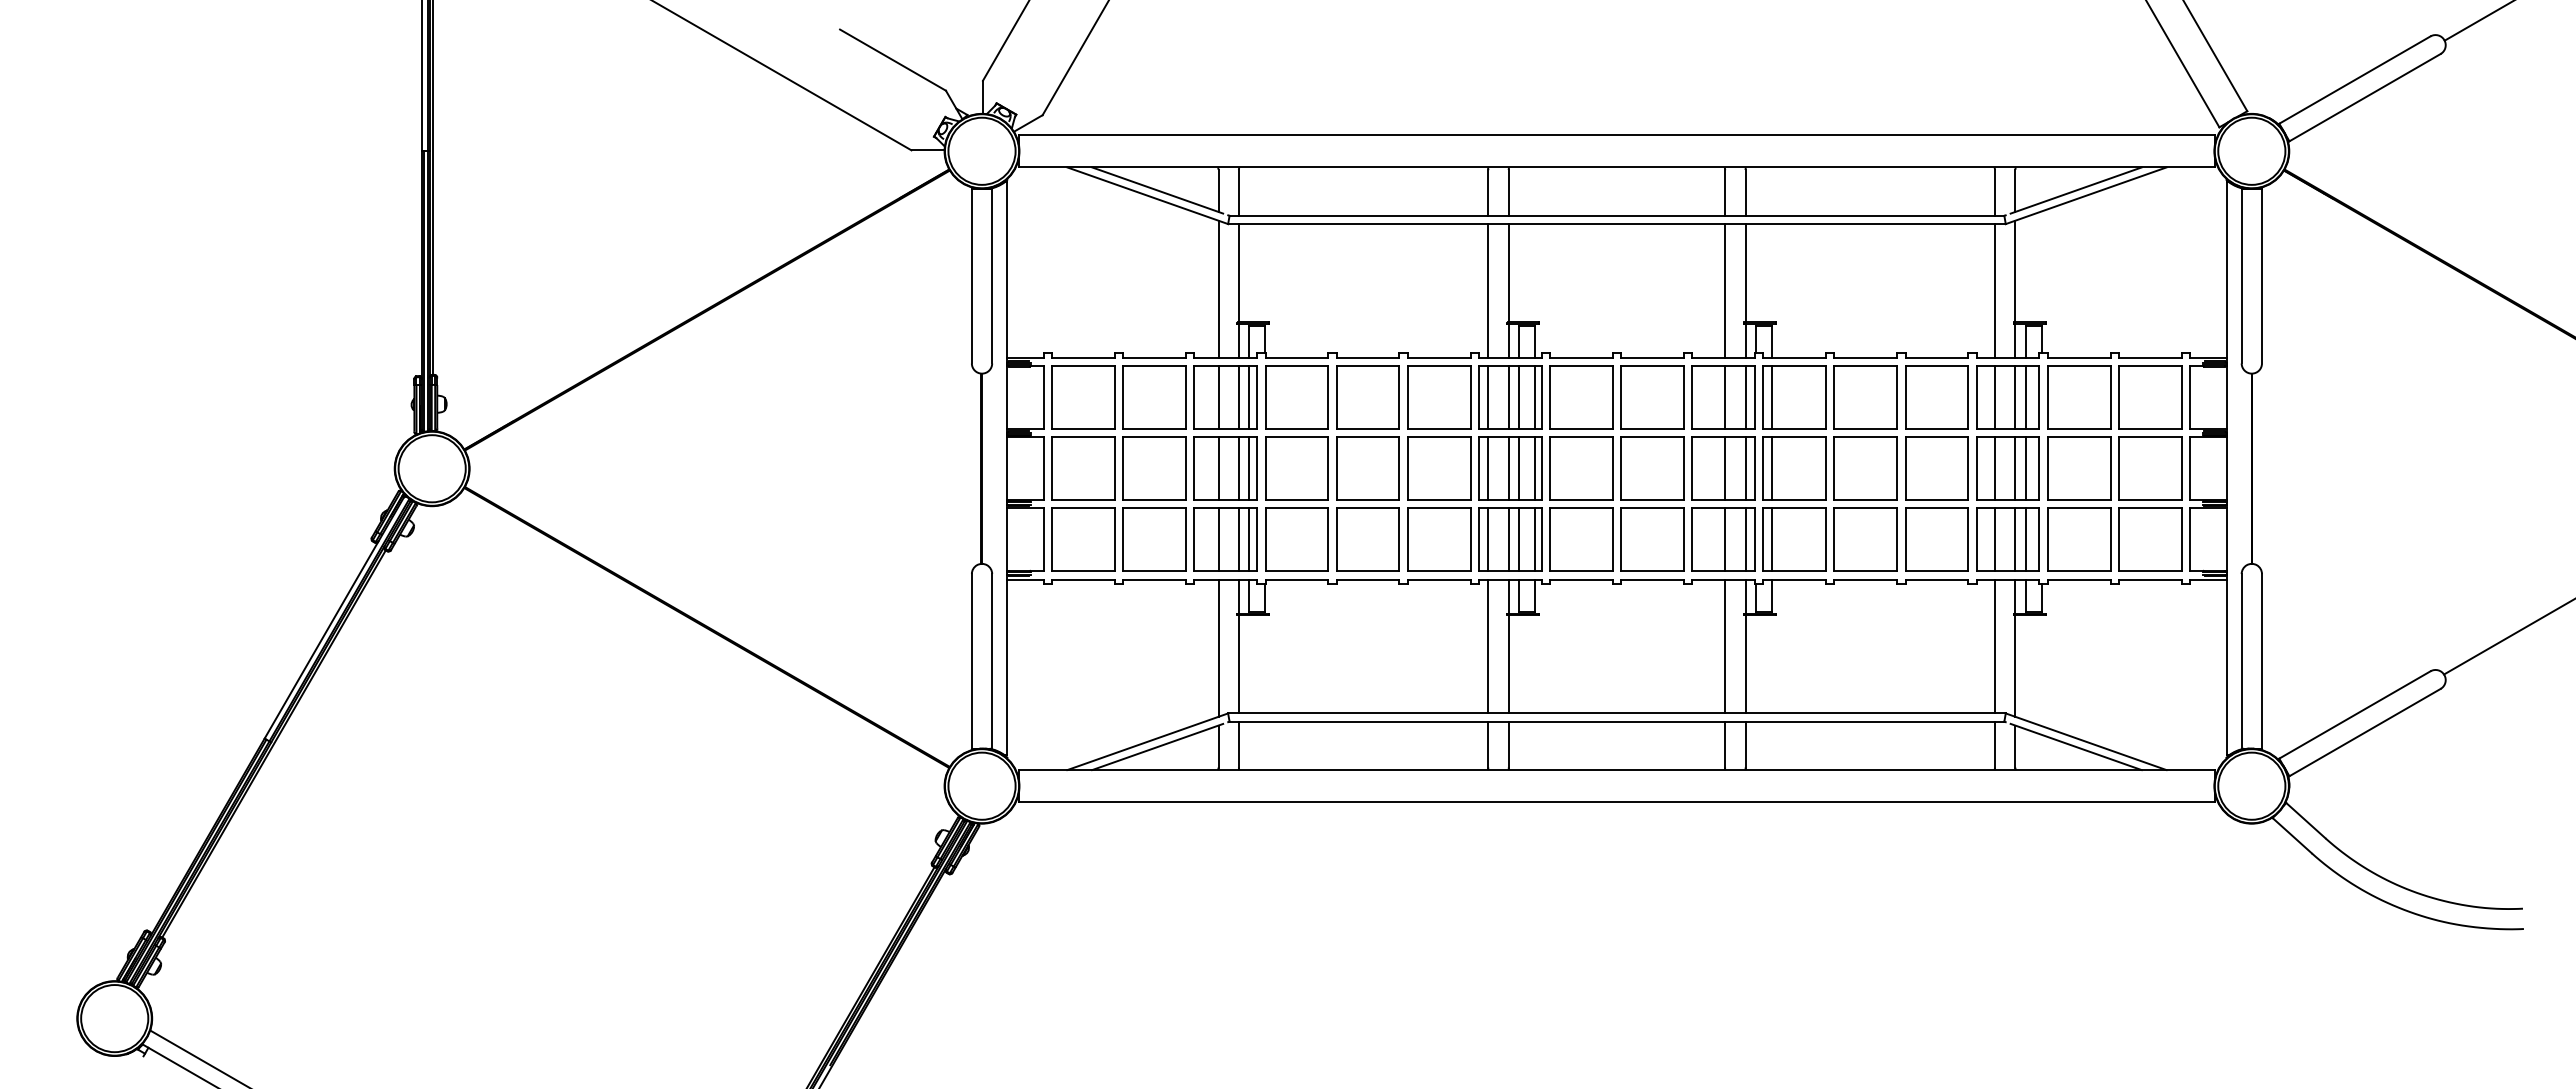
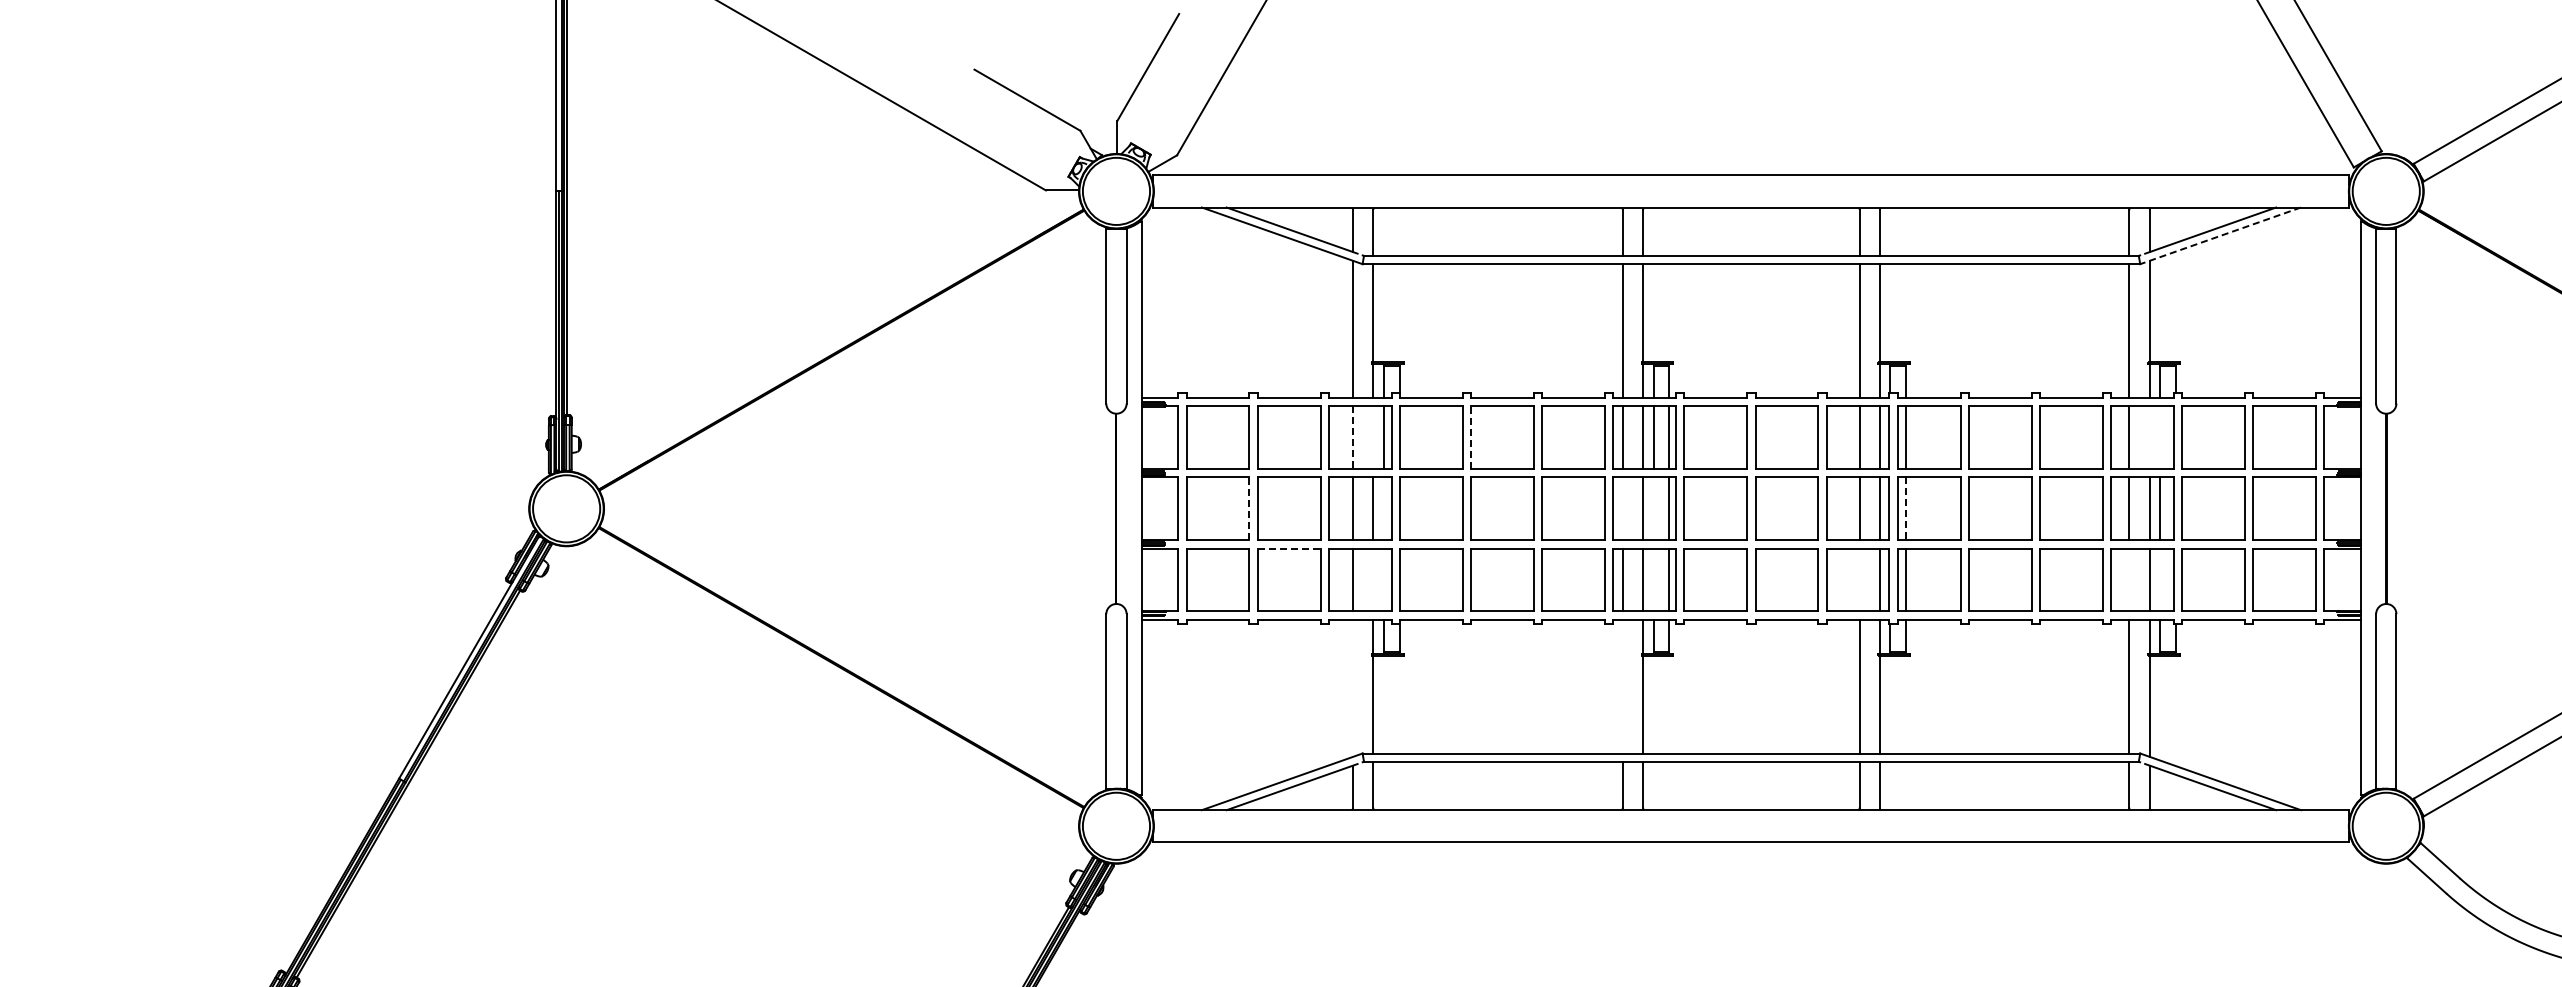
line: (2085, 195) -> (2219, 235), solid -> dashed
line: (1238, 397) -> (1372, 437), removed
line: (1336, 397) -> (1470, 437), solid -> dashed
line: (2015, 397) -> (2149, 437), removed
line: (2025, 397) -> (2159, 437), removed
line: (1218, 398) -> (1352, 438), solid -> dashed
line: (1115, 468) -> (1249, 508), solid -> dashed
line: (1249, 468) -> (1383, 508), removed
line: (1488, 468) -> (1622, 508), removed
line: (1519, 468) -> (1653, 508), removed
line: (1771, 469) -> (1905, 509), solid -> dashed
line: (1155, 508) -> (1289, 548), solid -> dashed
line: (1238, 539) -> (1372, 579), removed
line: (1249, 539) -> (1383, 579), removed
line: (1519, 539) -> (1653, 579), removed
line: (1725, 539) -> (1859, 579), removed
line: (1995, 539) -> (2129, 579), removed
line: (2025, 539) -> (2159, 579), removed
line: (1488, 646) -> (1622, 686), removed
line: (1218, 647) -> (1352, 687), removed

